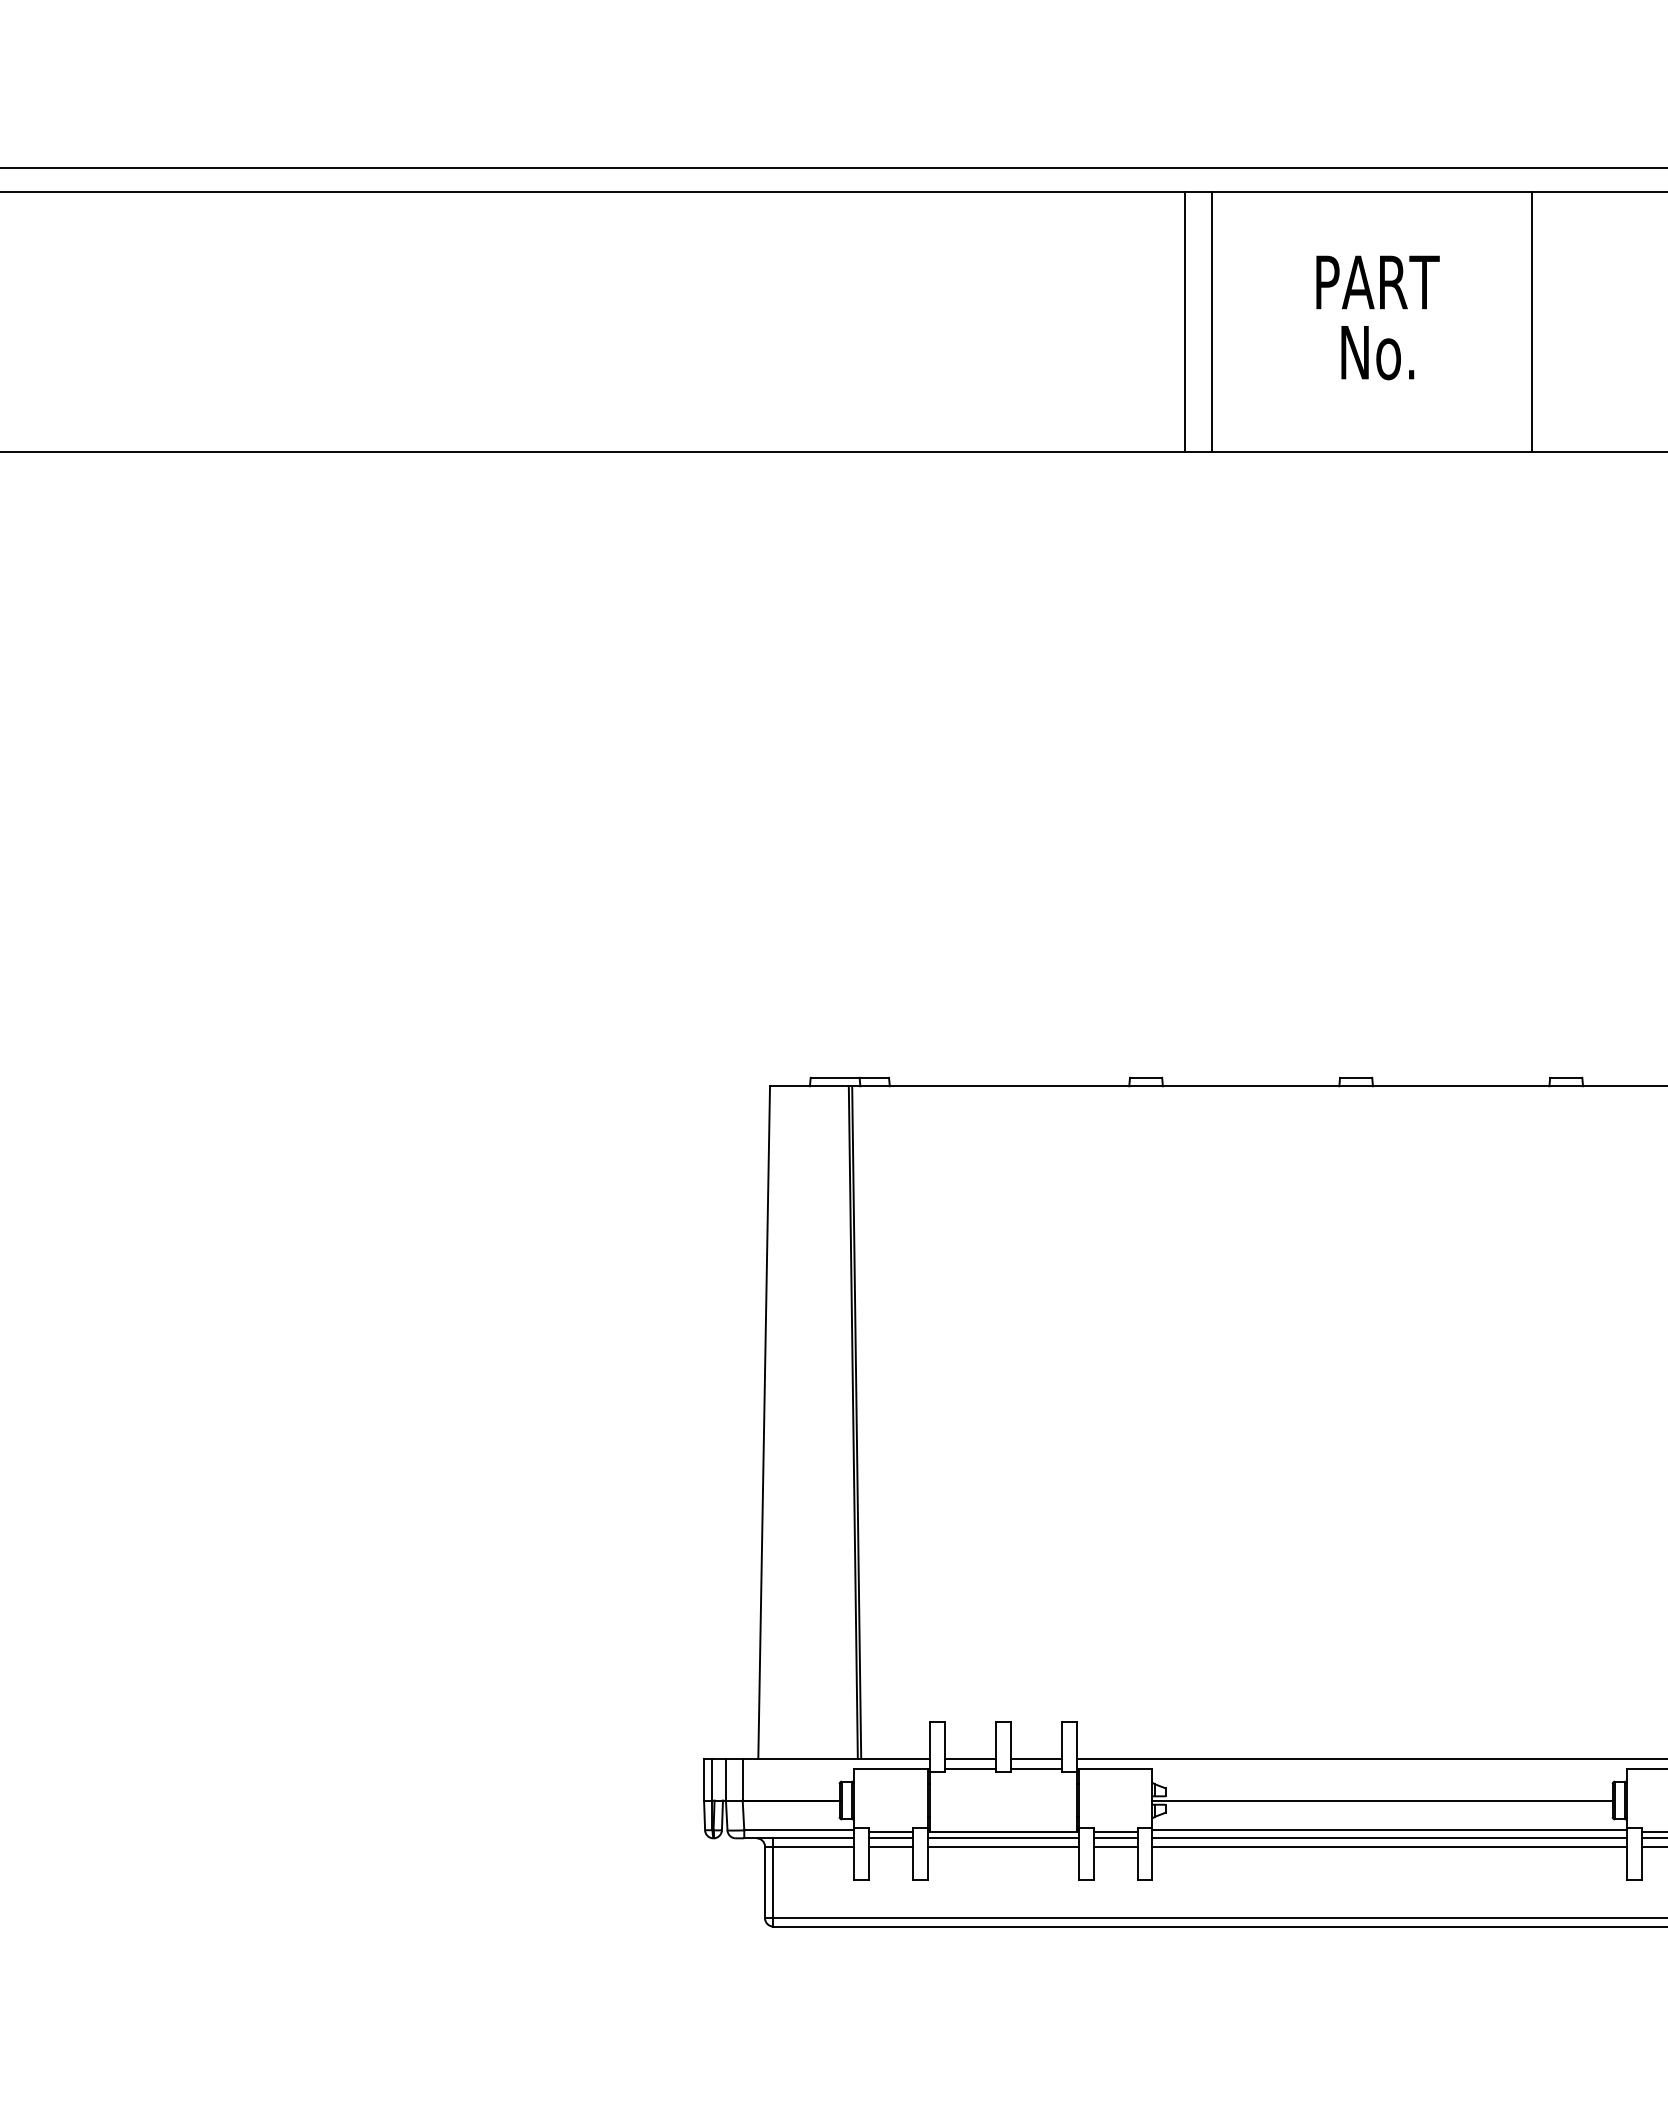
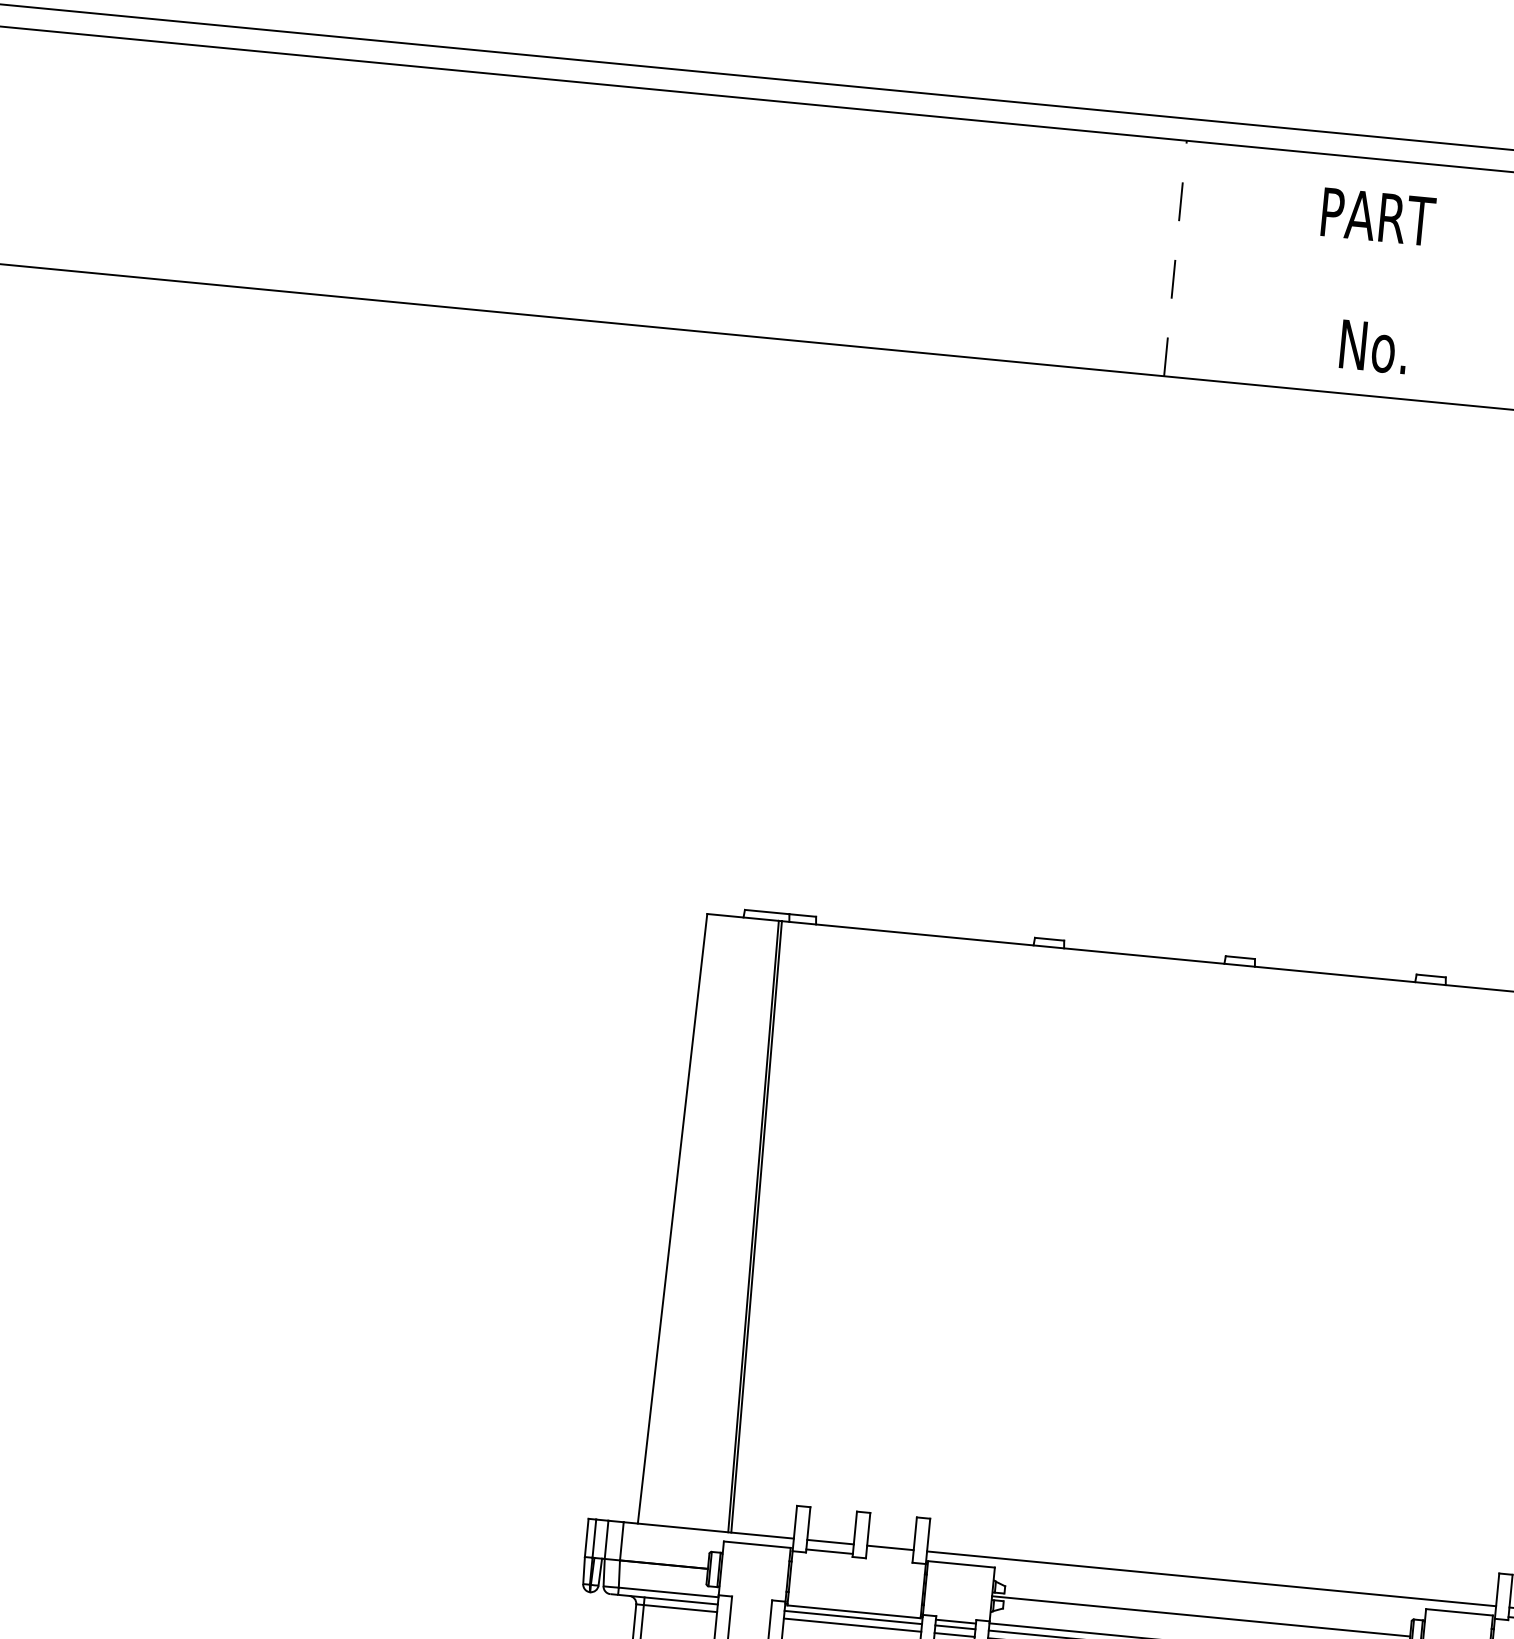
text: (1377, 282) -> (1378, 217), moved
line: (1185, 321) -> (1151, 255), removed
line: (1532, 321) -> (1466, 286), removed
line: (1211, 322) -> (1175, 258), solid -> dashed
text: (1377, 353) -> (1373, 347), moved
line: (1036, 1769) -> (889, 1557), removed
line: (890, 1832) -> (751, 1602), removed
line: (890, 1838) -> (750, 1607), removed
line: (890, 1846) -> (750, 1615), removed

